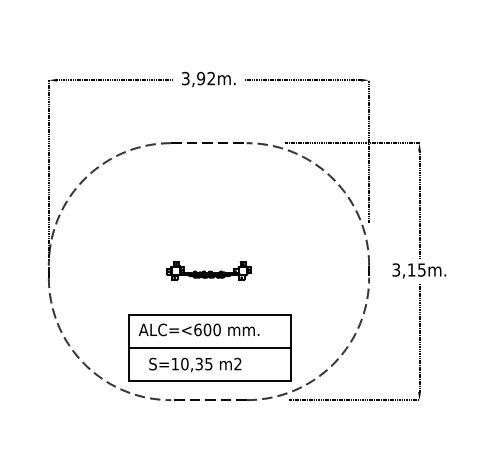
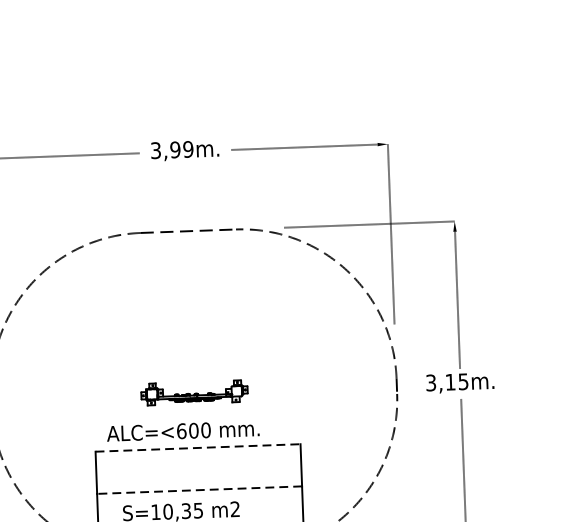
text: (211, 78) -> (188, 149), 3,92m. -> 3,99m.
line: (210, 314) -> (198, 447), solid -> dashed
text: (198, 329) -> (182, 430), moved
line: (209, 347) -> (198, 489), solid -> dashed

